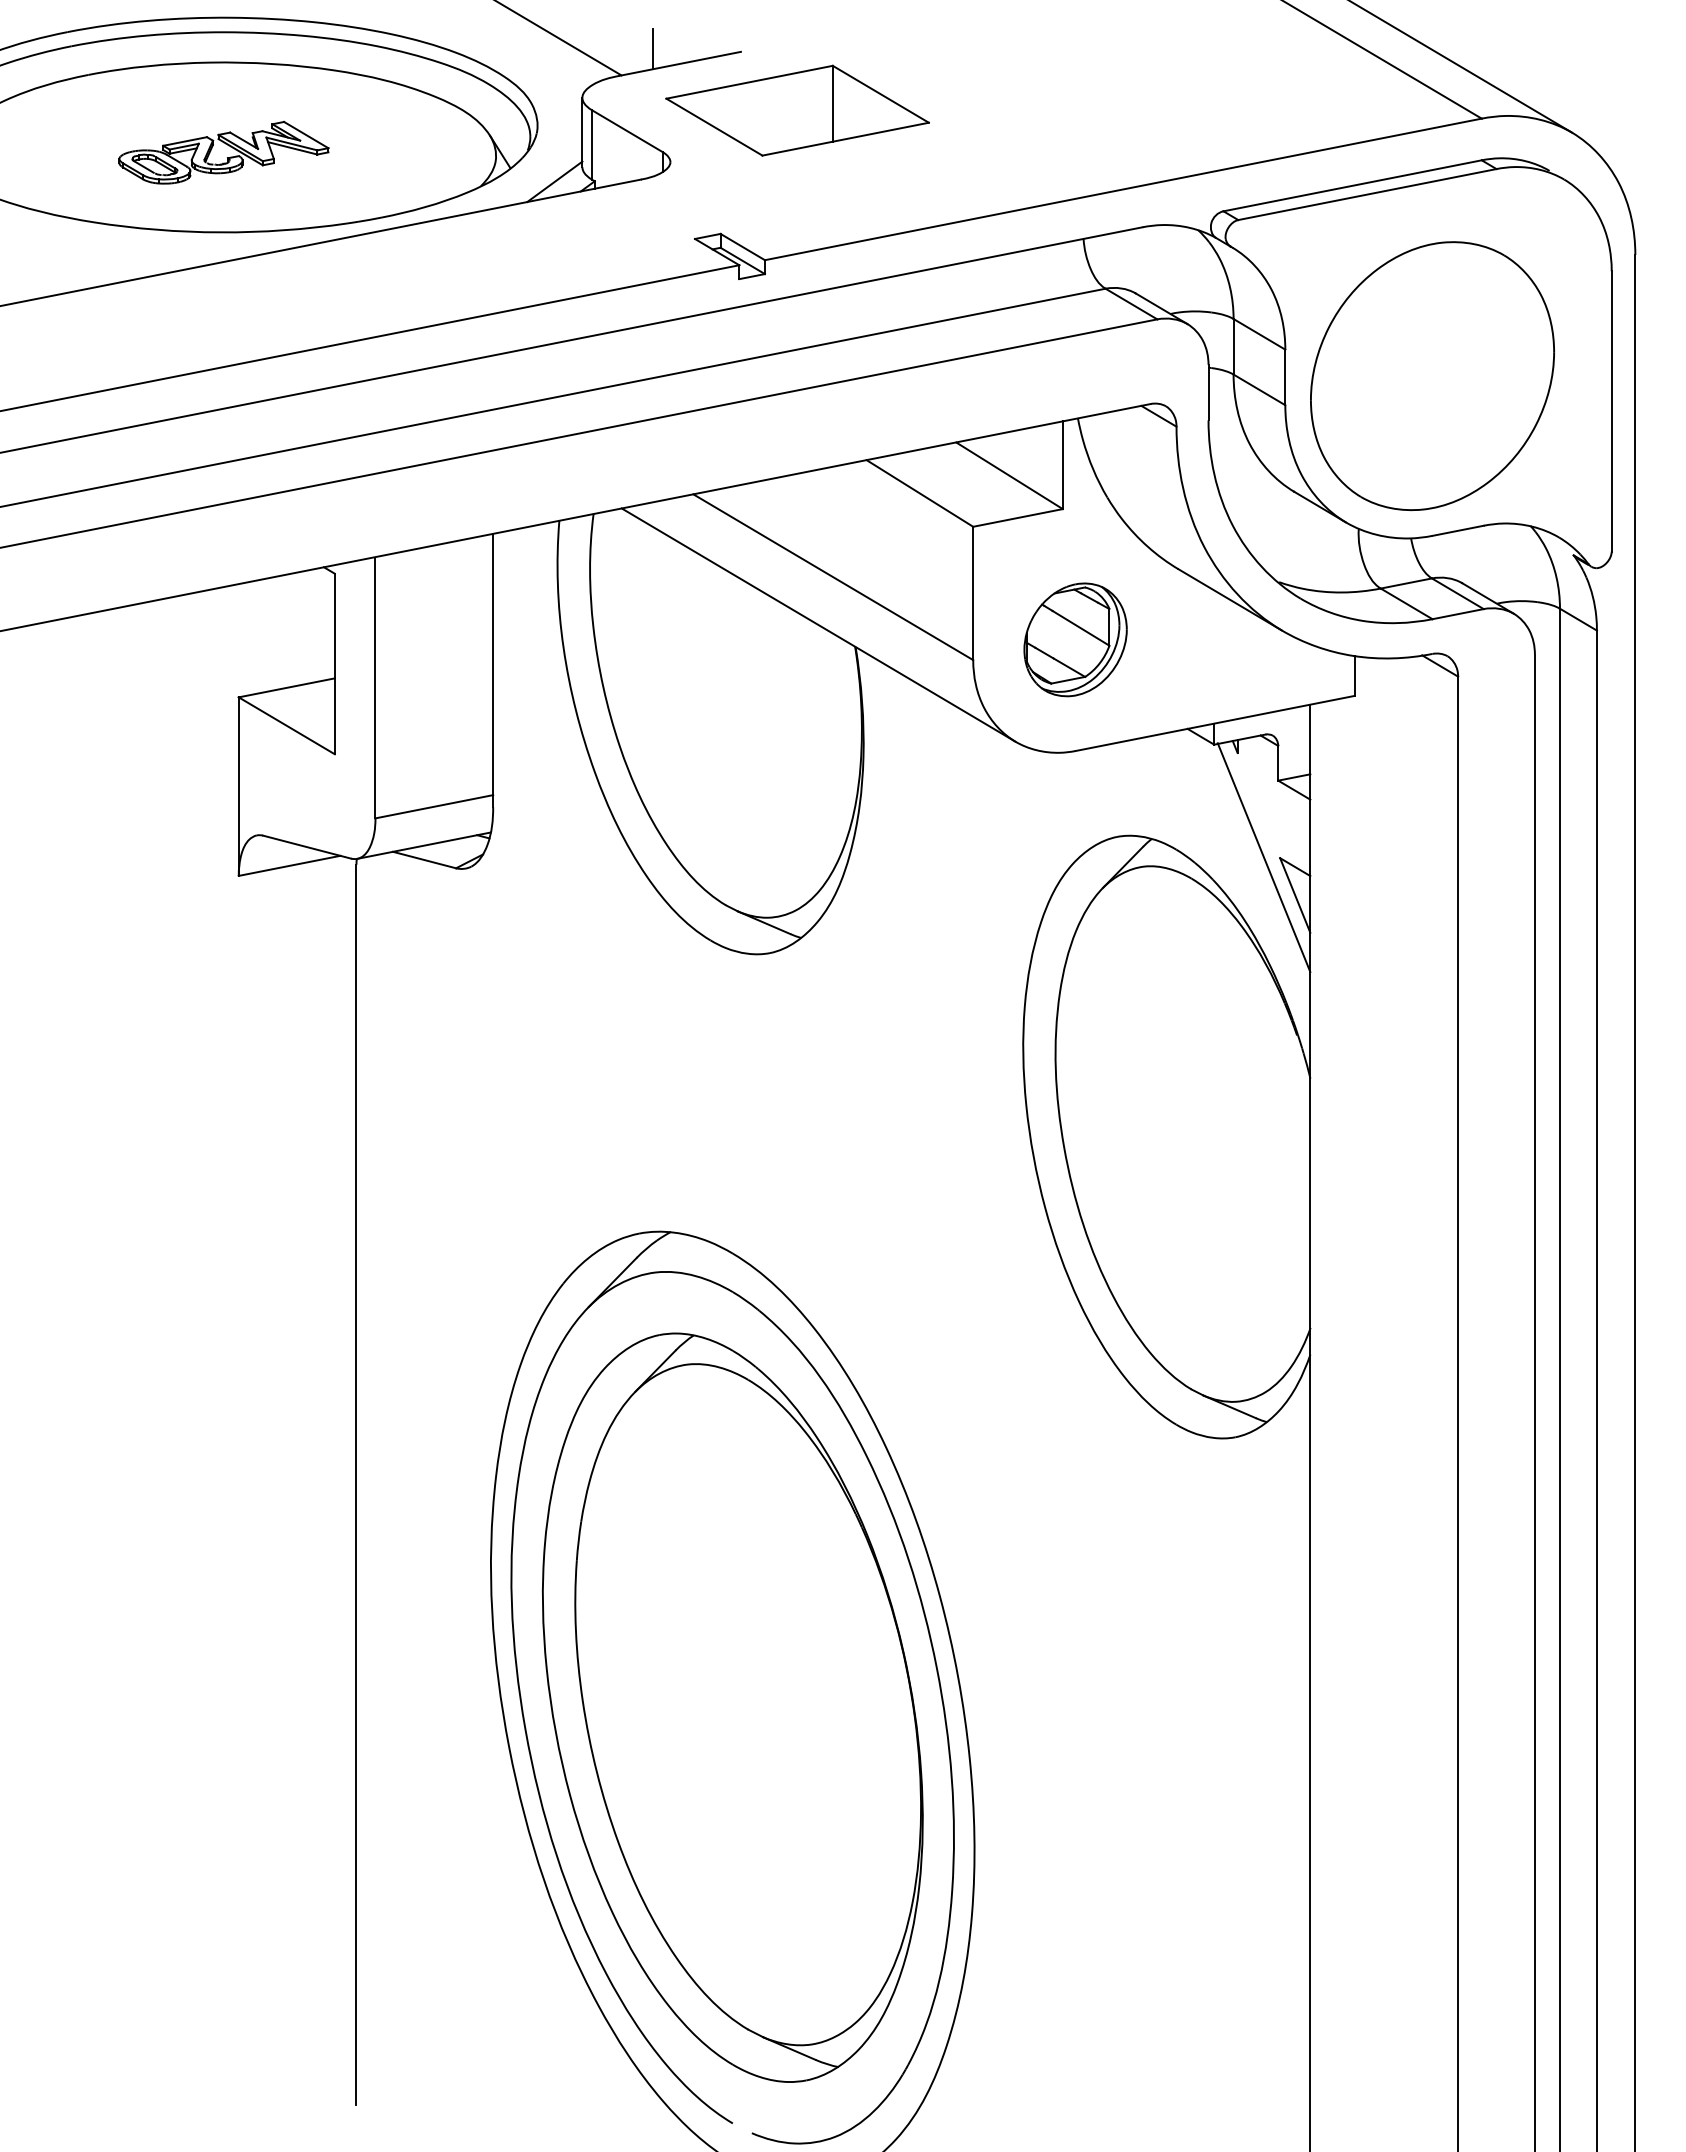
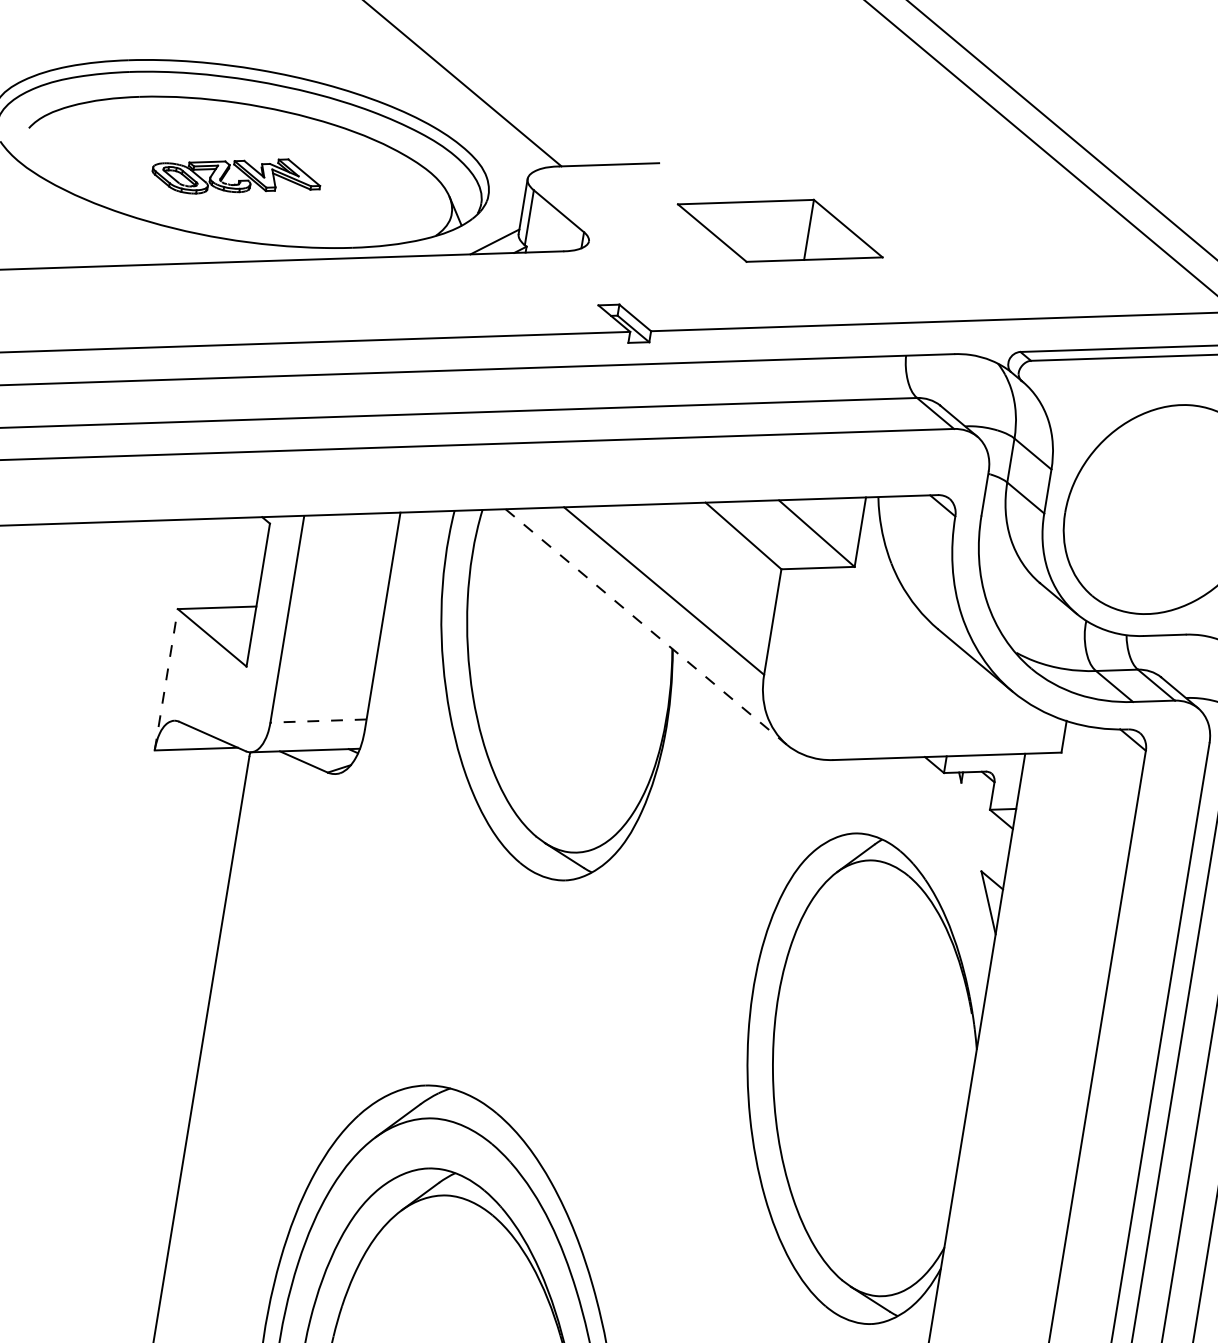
line: (652, 48) -> (589, 149), removed
part: (797, 110) -> (780, 230), moved
line: (818, 625) -> (646, 627), solid -> dashed
part: (1075, 639) -> (847, 671), removed
line: (238, 786) -> (166, 679), solid -> dashed
line: (434, 806) -> (318, 720), solid -> dashed
line: (1263, 857) -> (968, 868), removed

